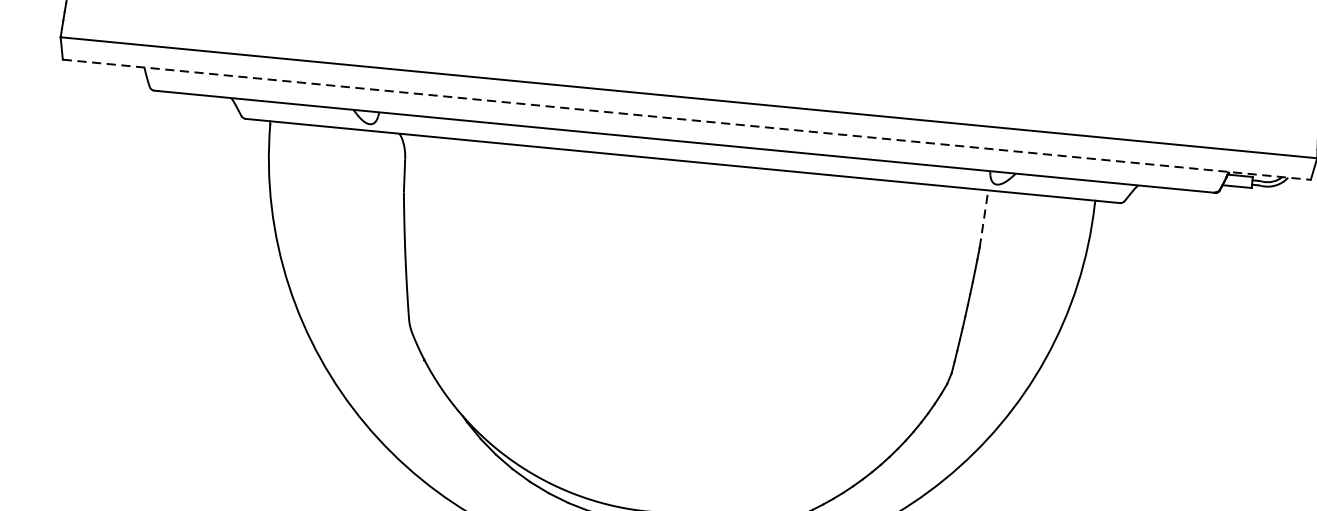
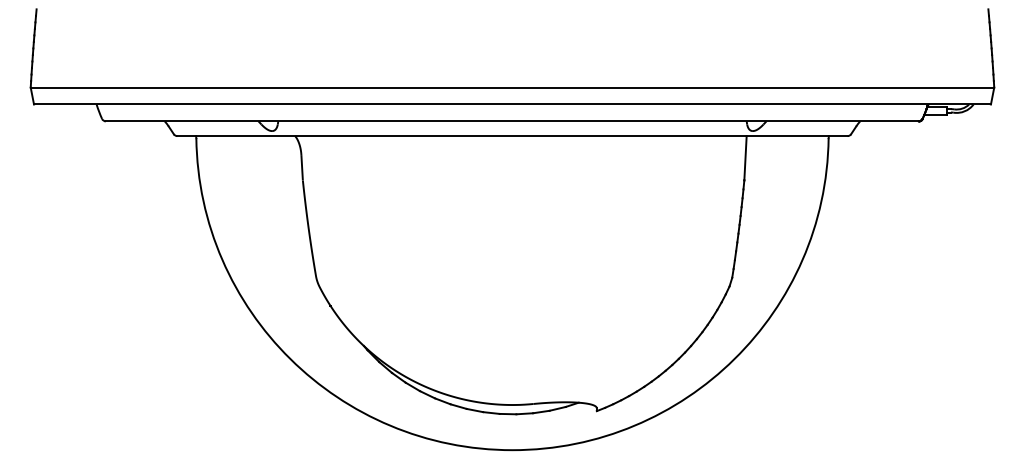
line: (686, 119) -> (512, 104), dashed -> solid
line: (984, 218) -> (745, 157), dashed -> solid

